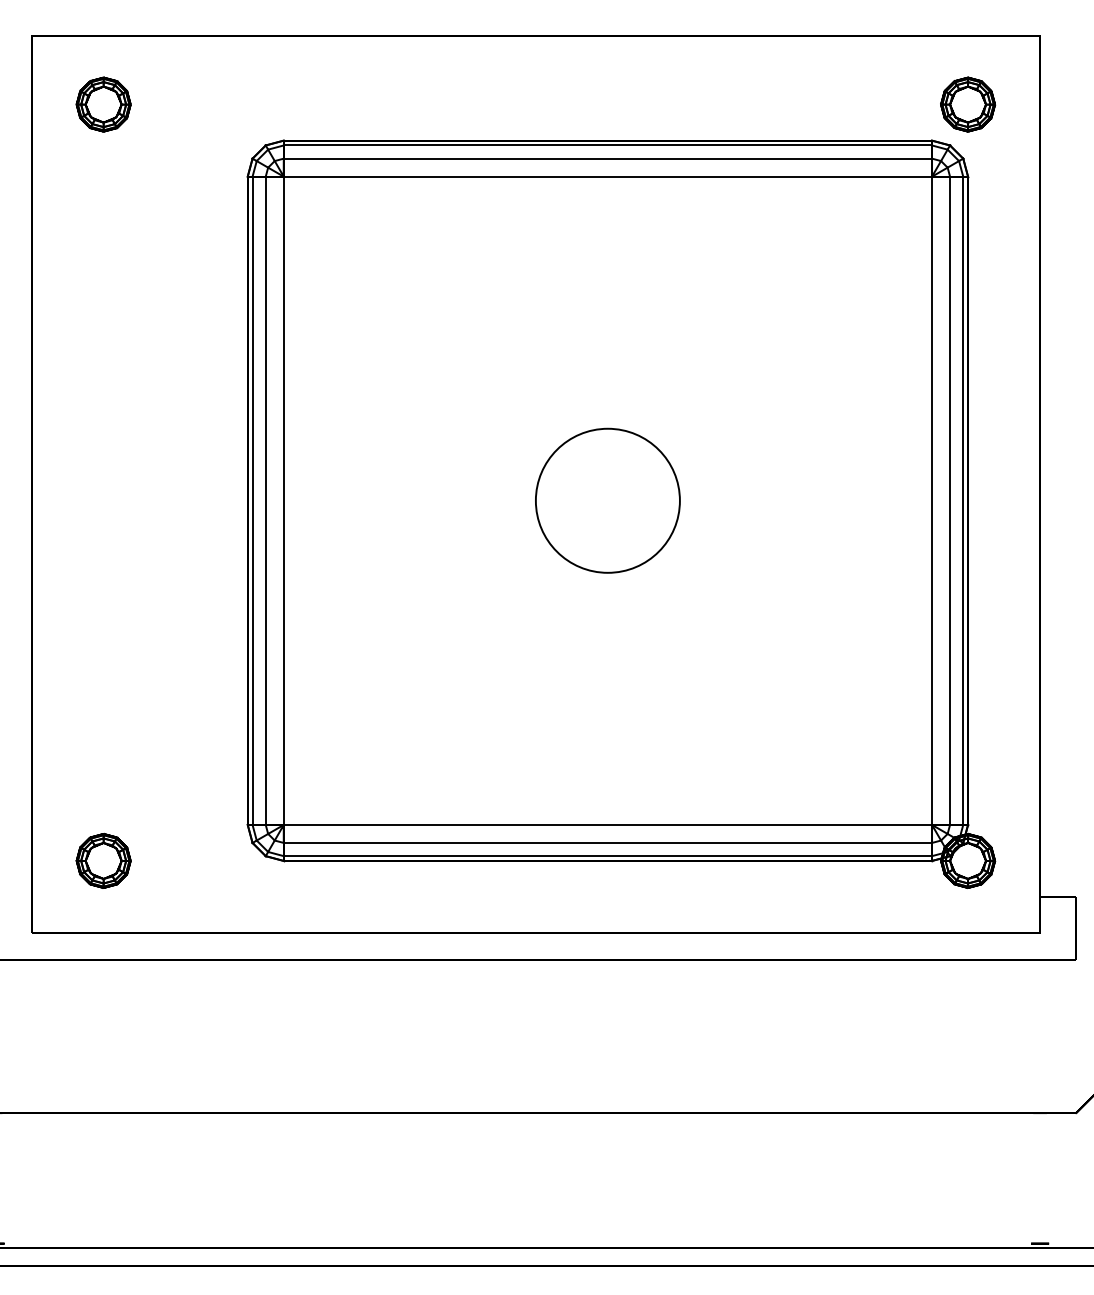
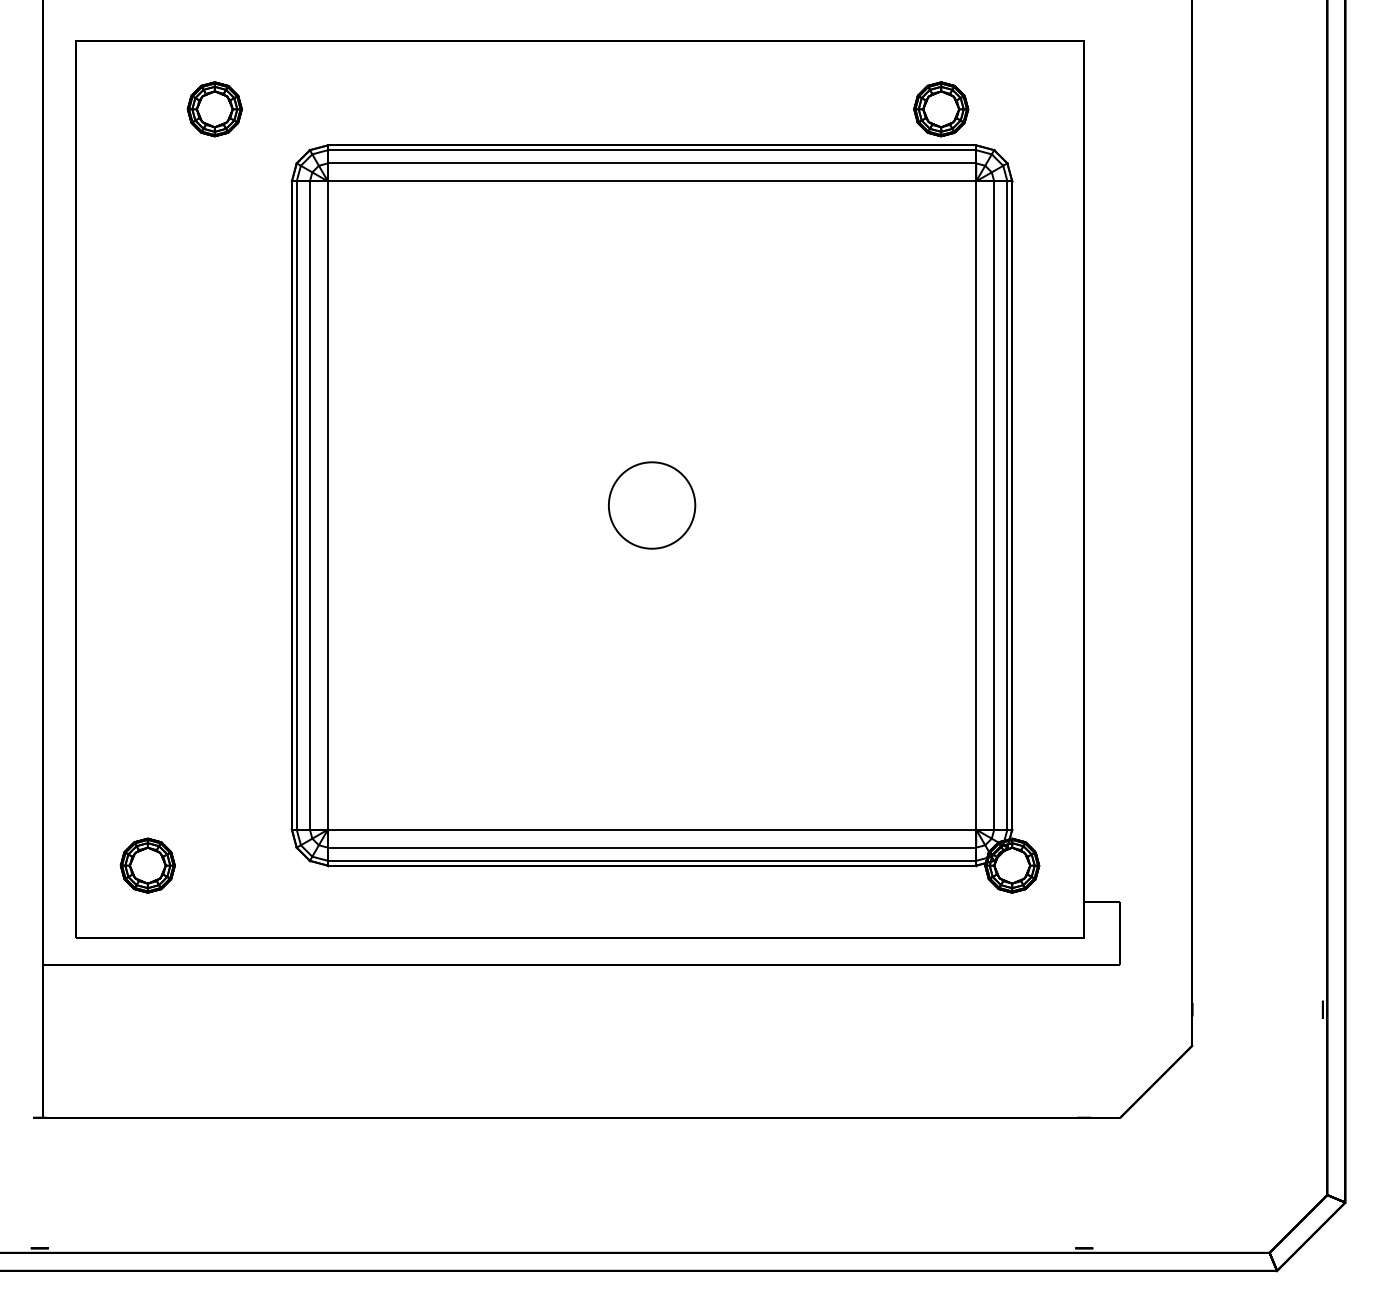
part: (103, 104) -> (214, 109), moved
part: (968, 104) -> (941, 109), moved
circle: (608, 500) -> (652, 505), size x0.6

